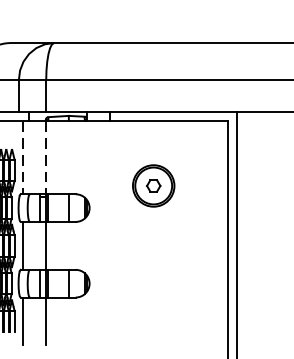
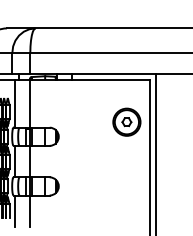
line: (23, 157) -> (15, 103), dashed -> solid
line: (46, 157) -> (30, 103), dashed -> solid
part: (153, 184) -> (126, 121), moved

